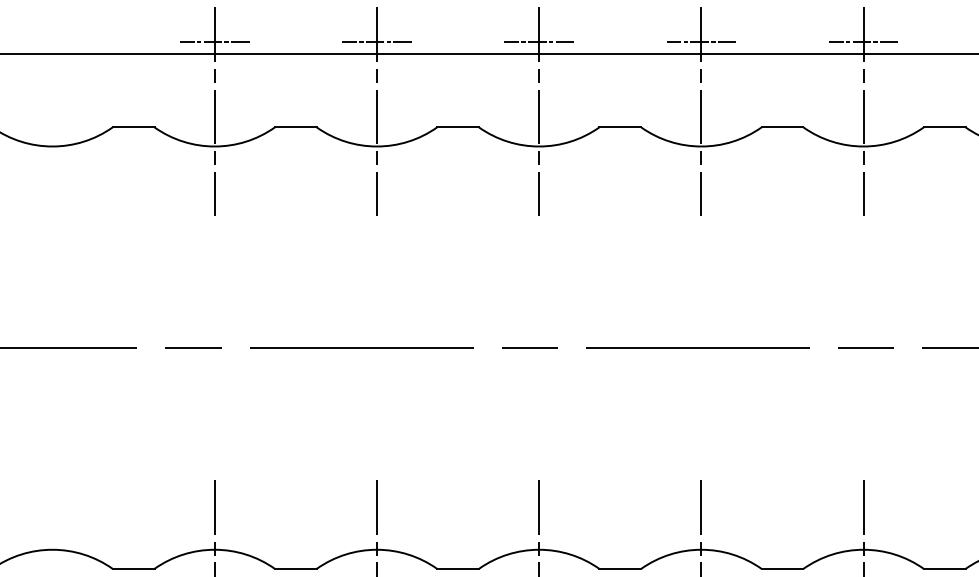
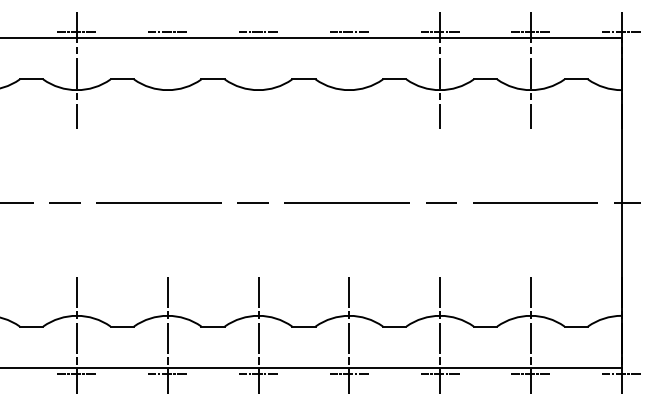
line: (376, 111) -> (167, 70), removed
line: (539, 111) -> (258, 70), removed
line: (701, 111) -> (349, 70), removed

